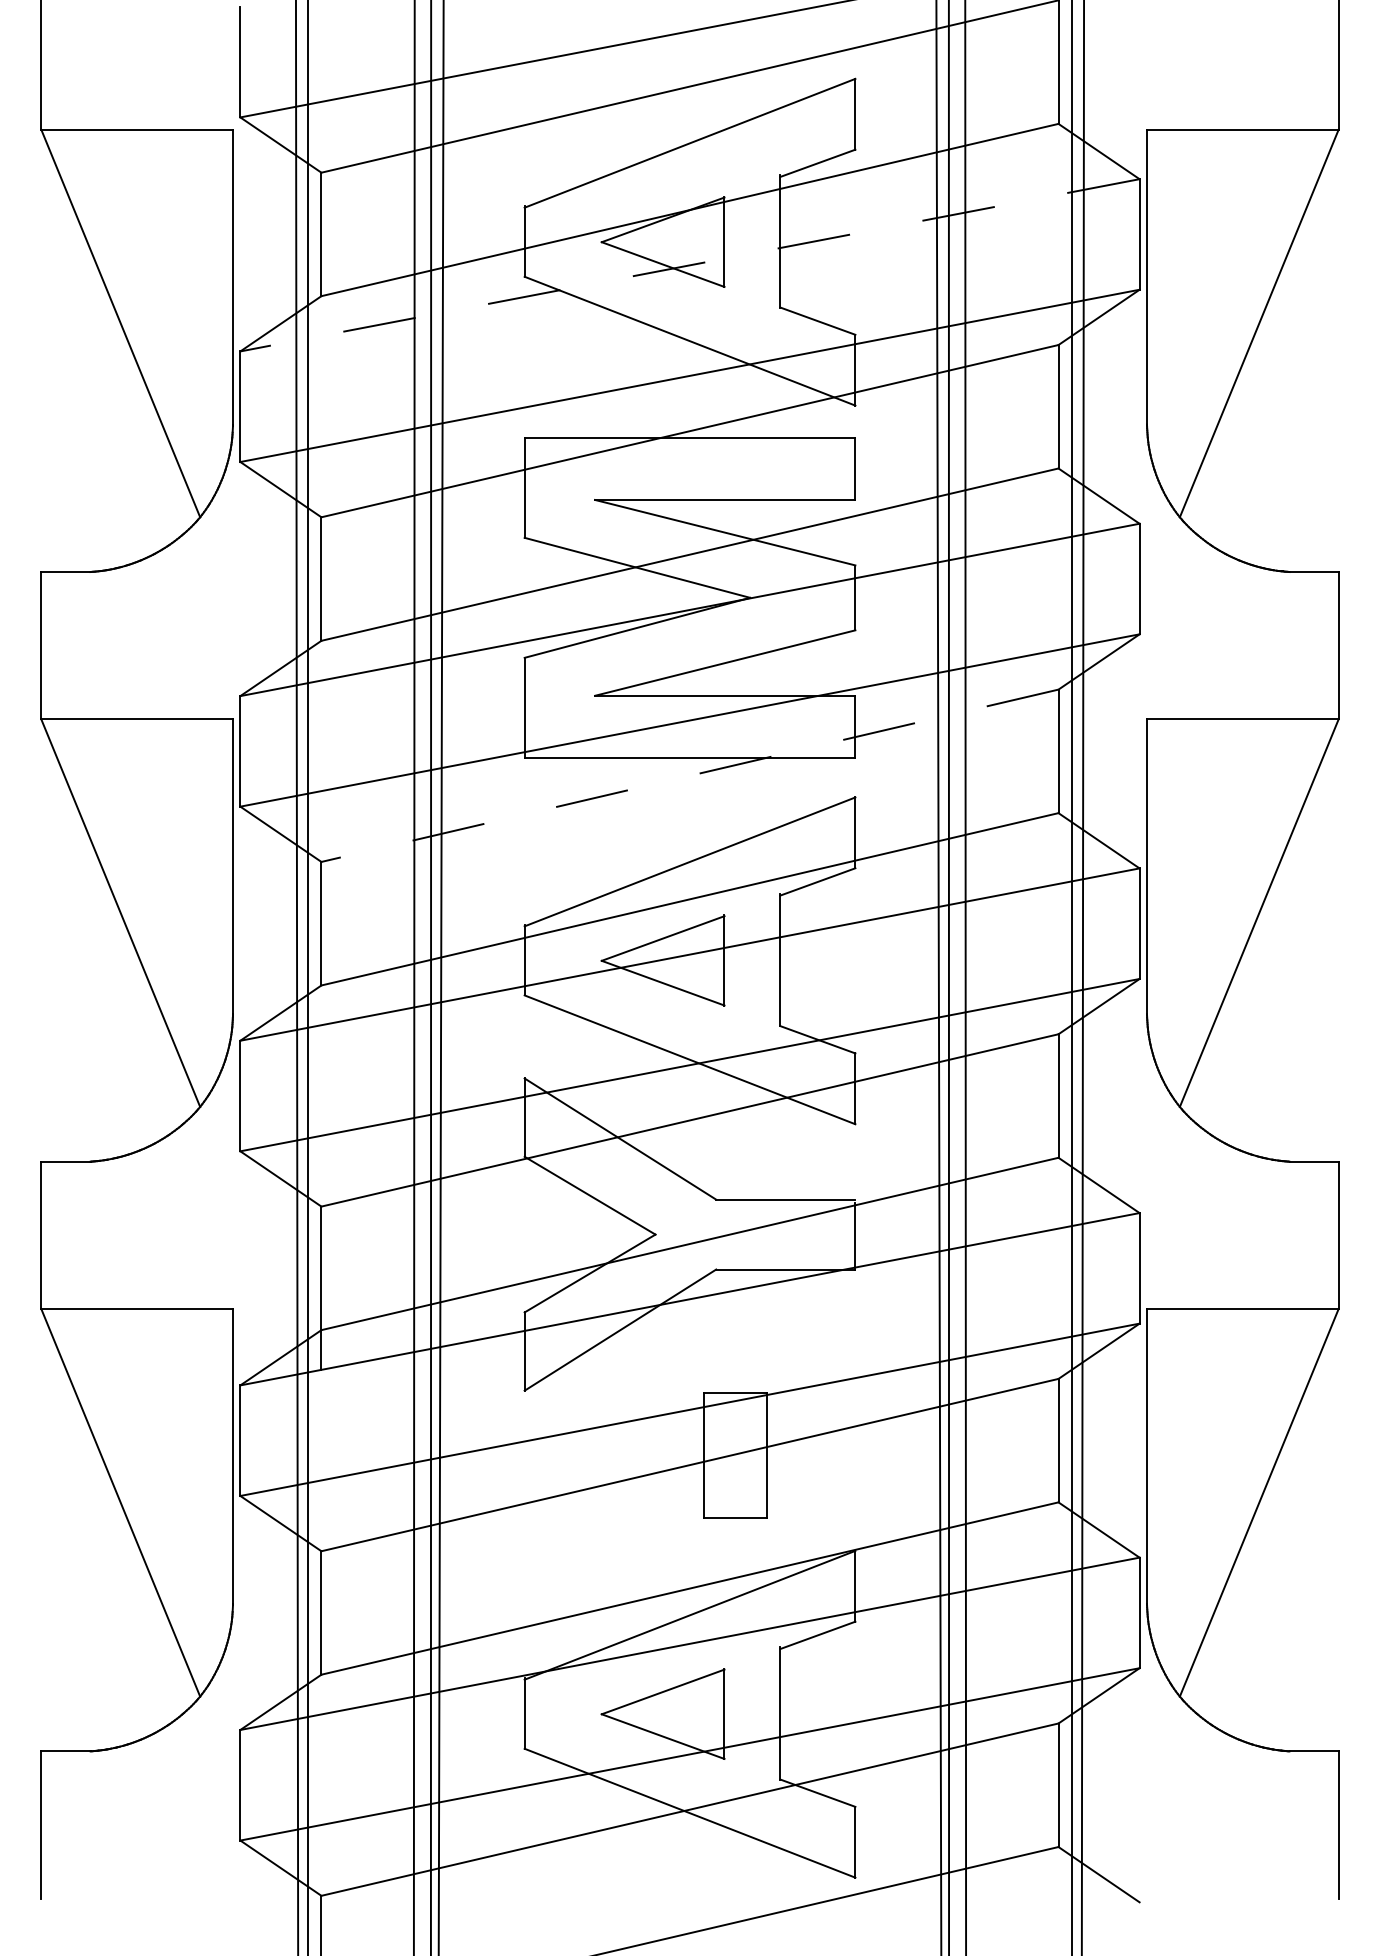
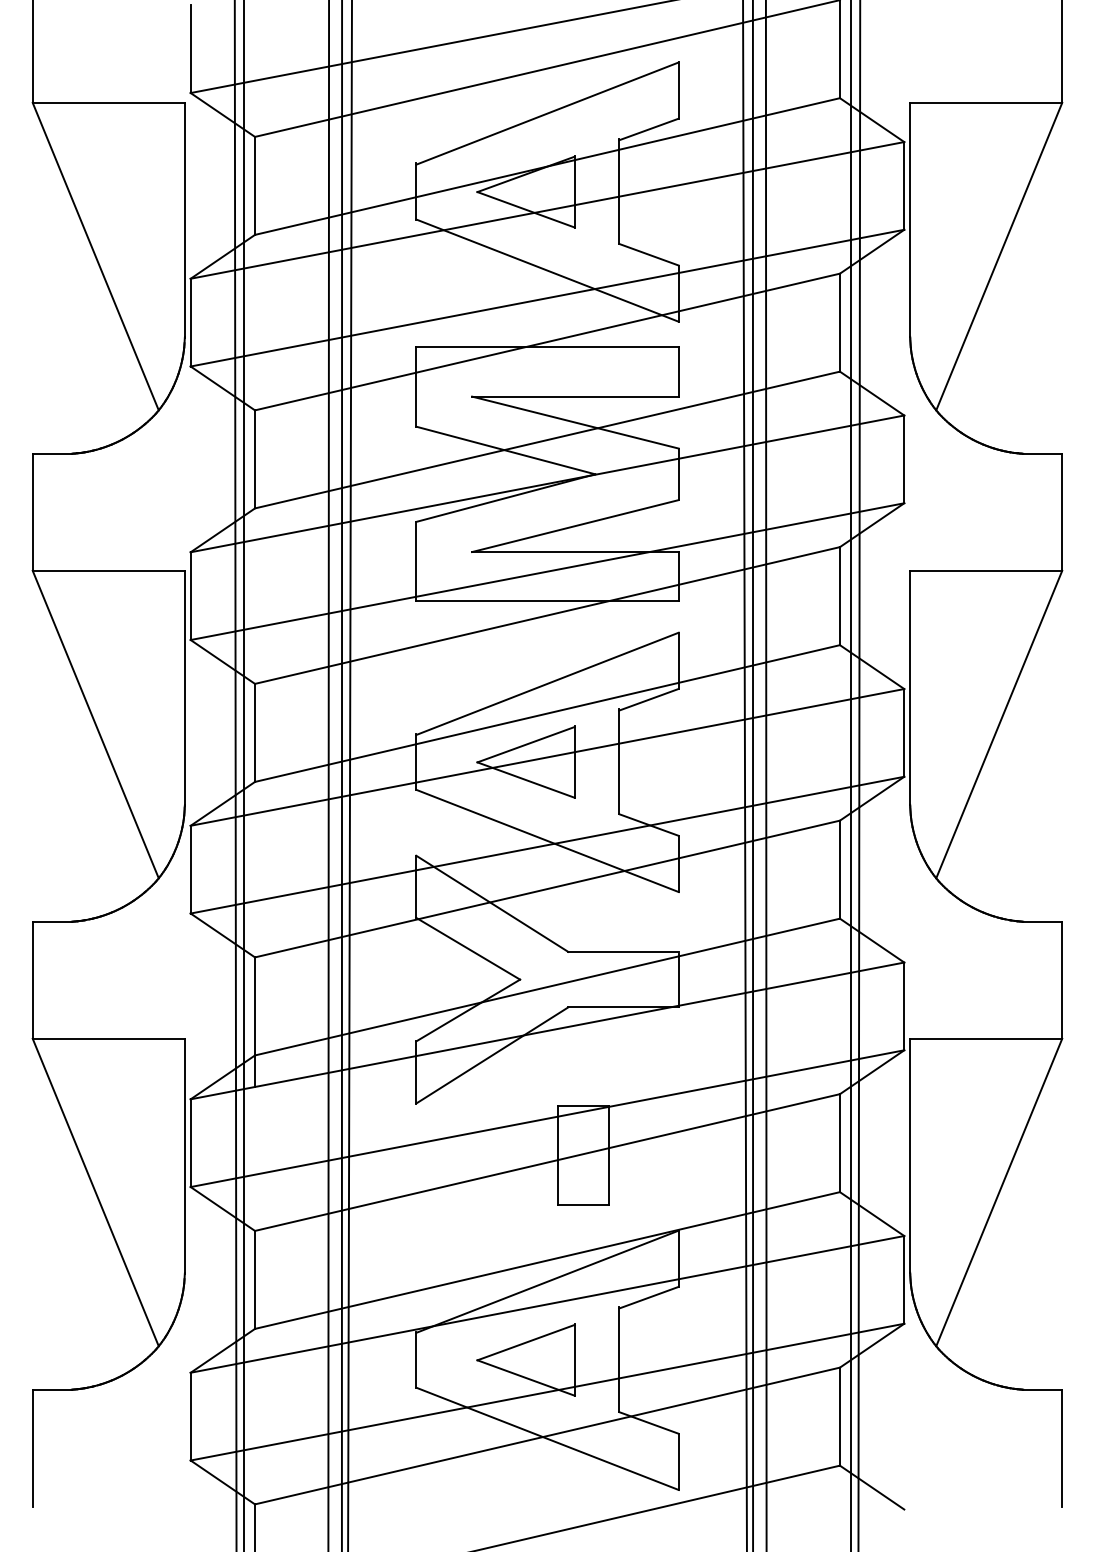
line: (689, 265) -> (547, 210), dashed -> solid
line: (689, 775) -> (547, 615), dashed -> solid

